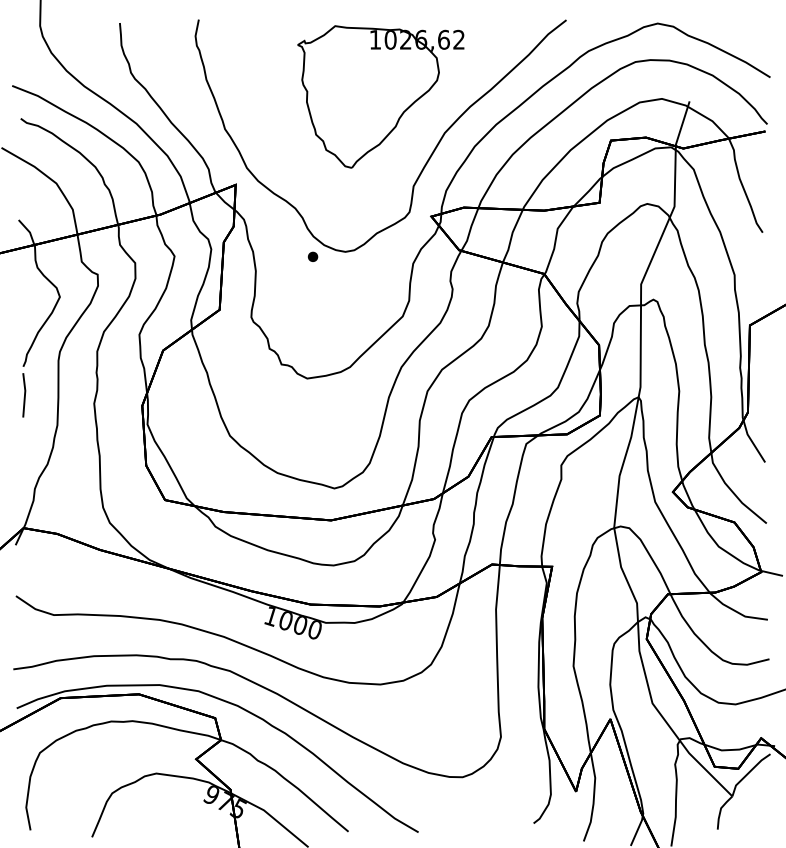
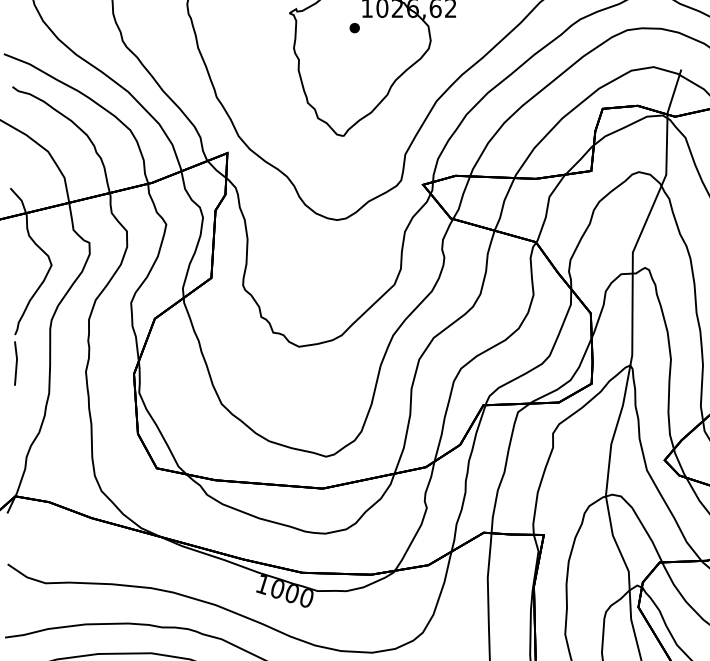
part: (313, 256) -> (355, 27), moved

